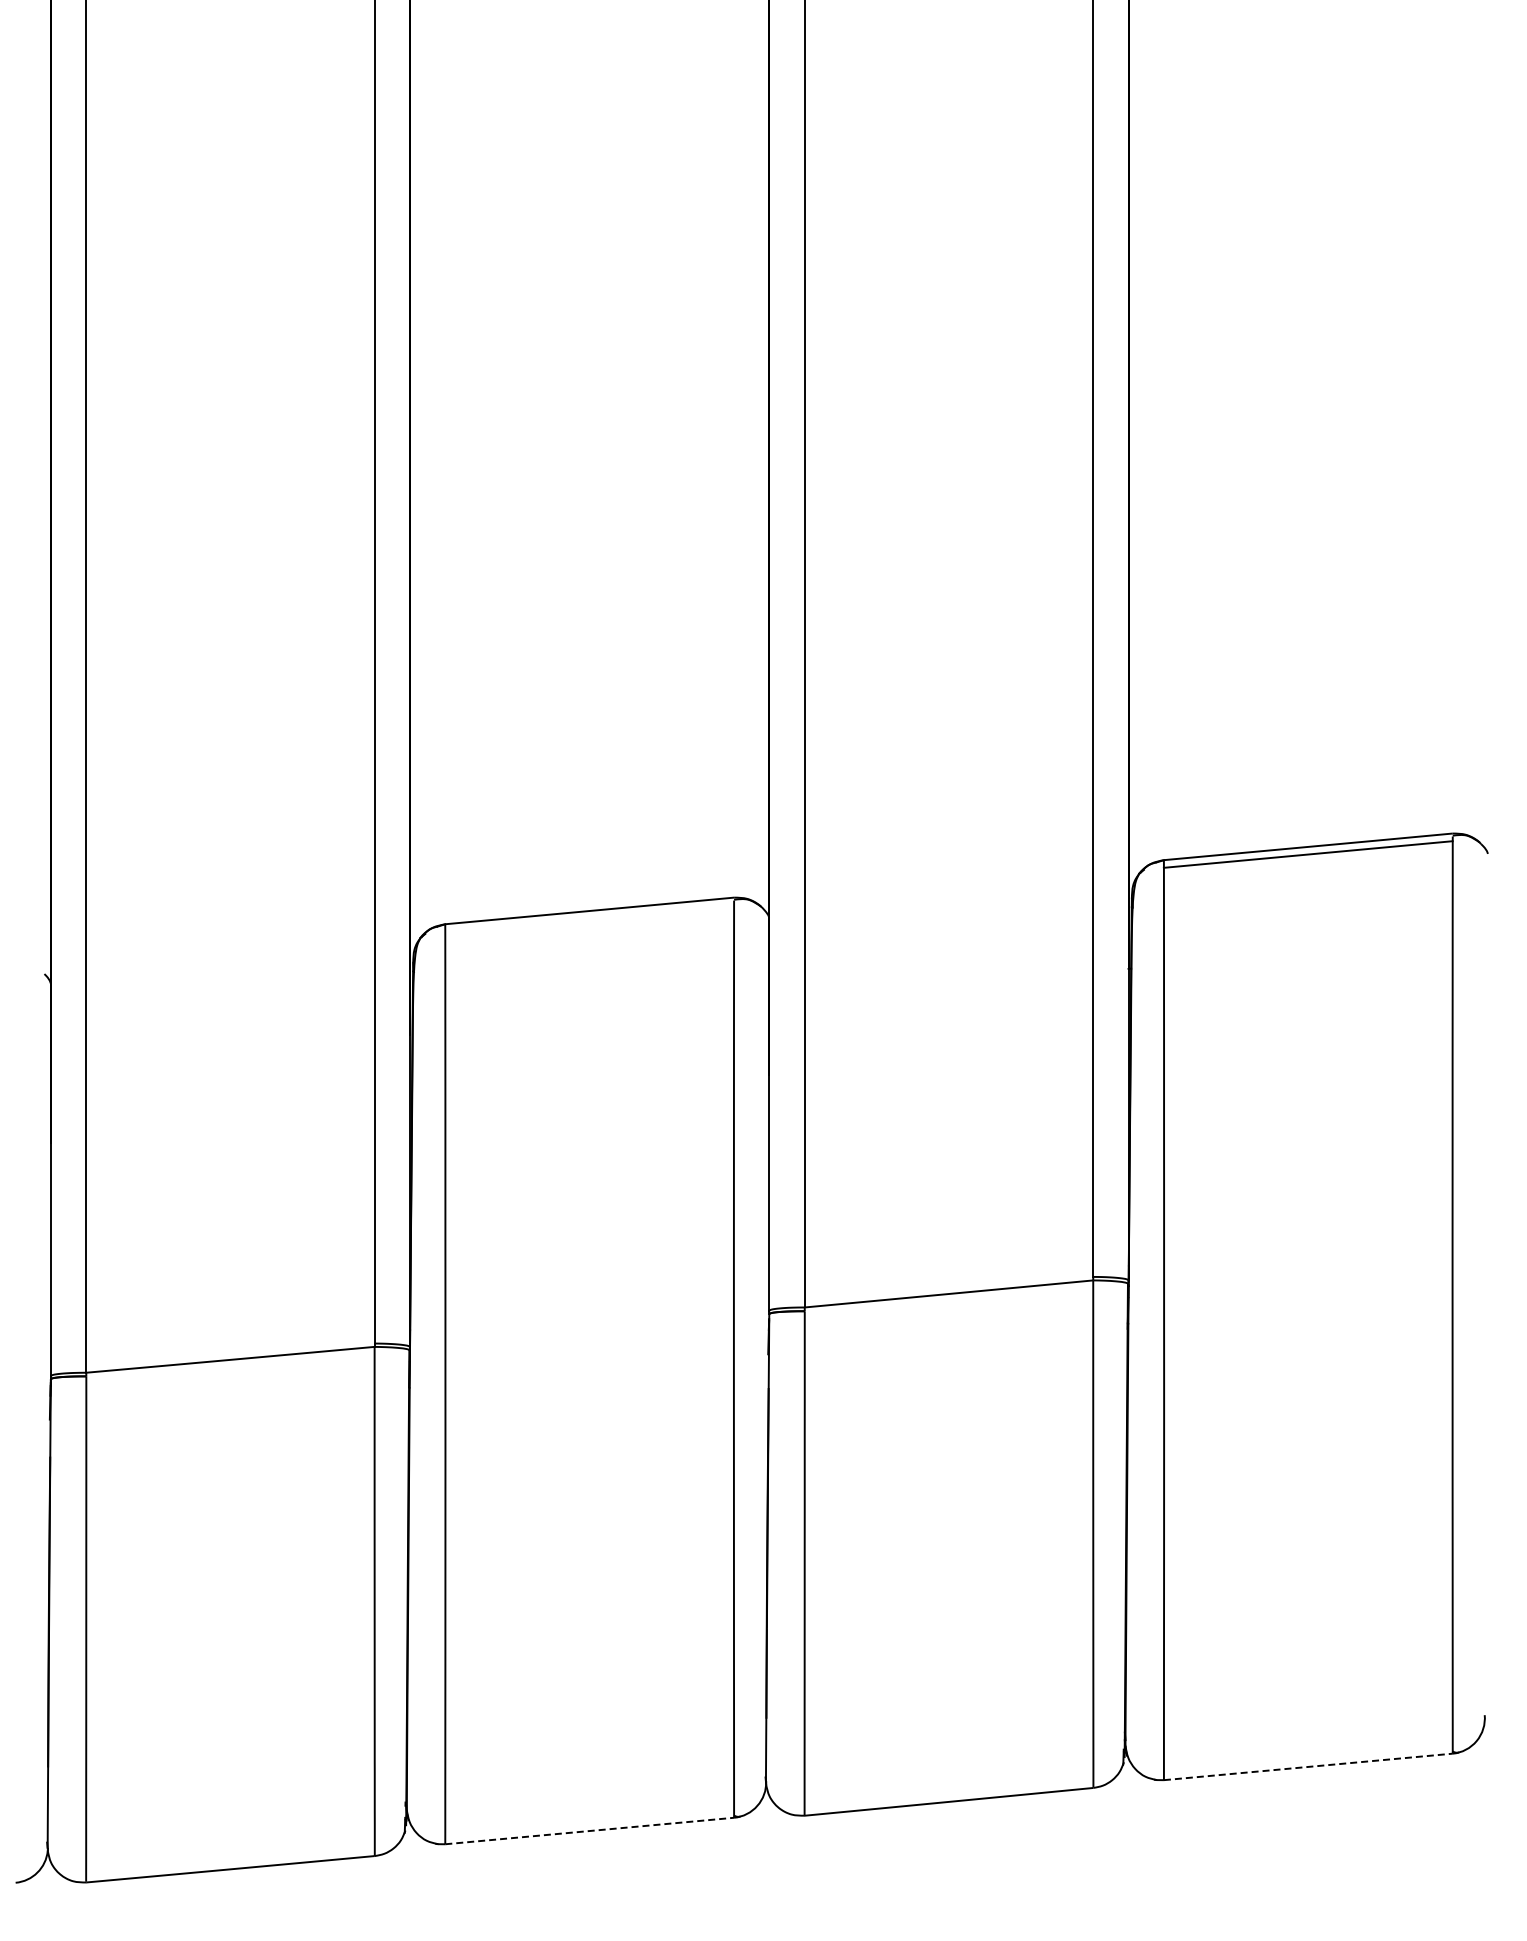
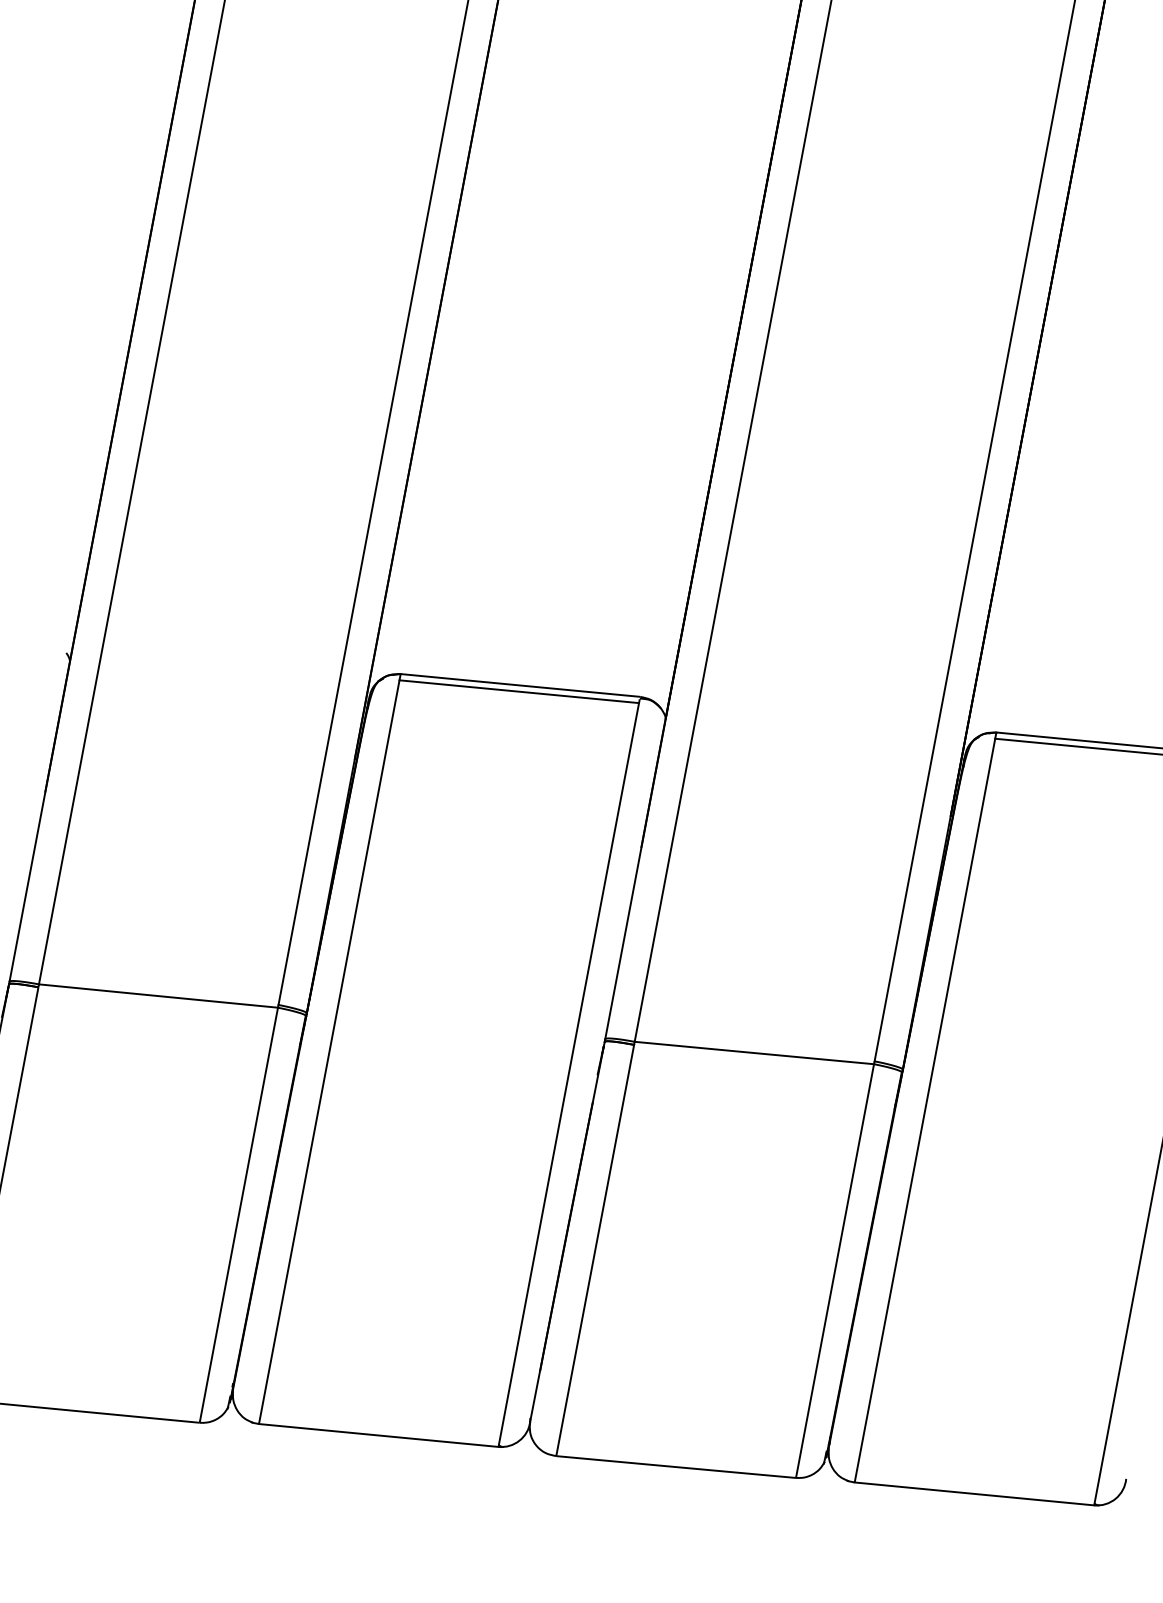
line: (589, 918) -> (519, 691), added
line: (1308, 1766) -> (974, 1493), dashed -> solid
line: (589, 1831) -> (378, 1435), dashed -> solid

